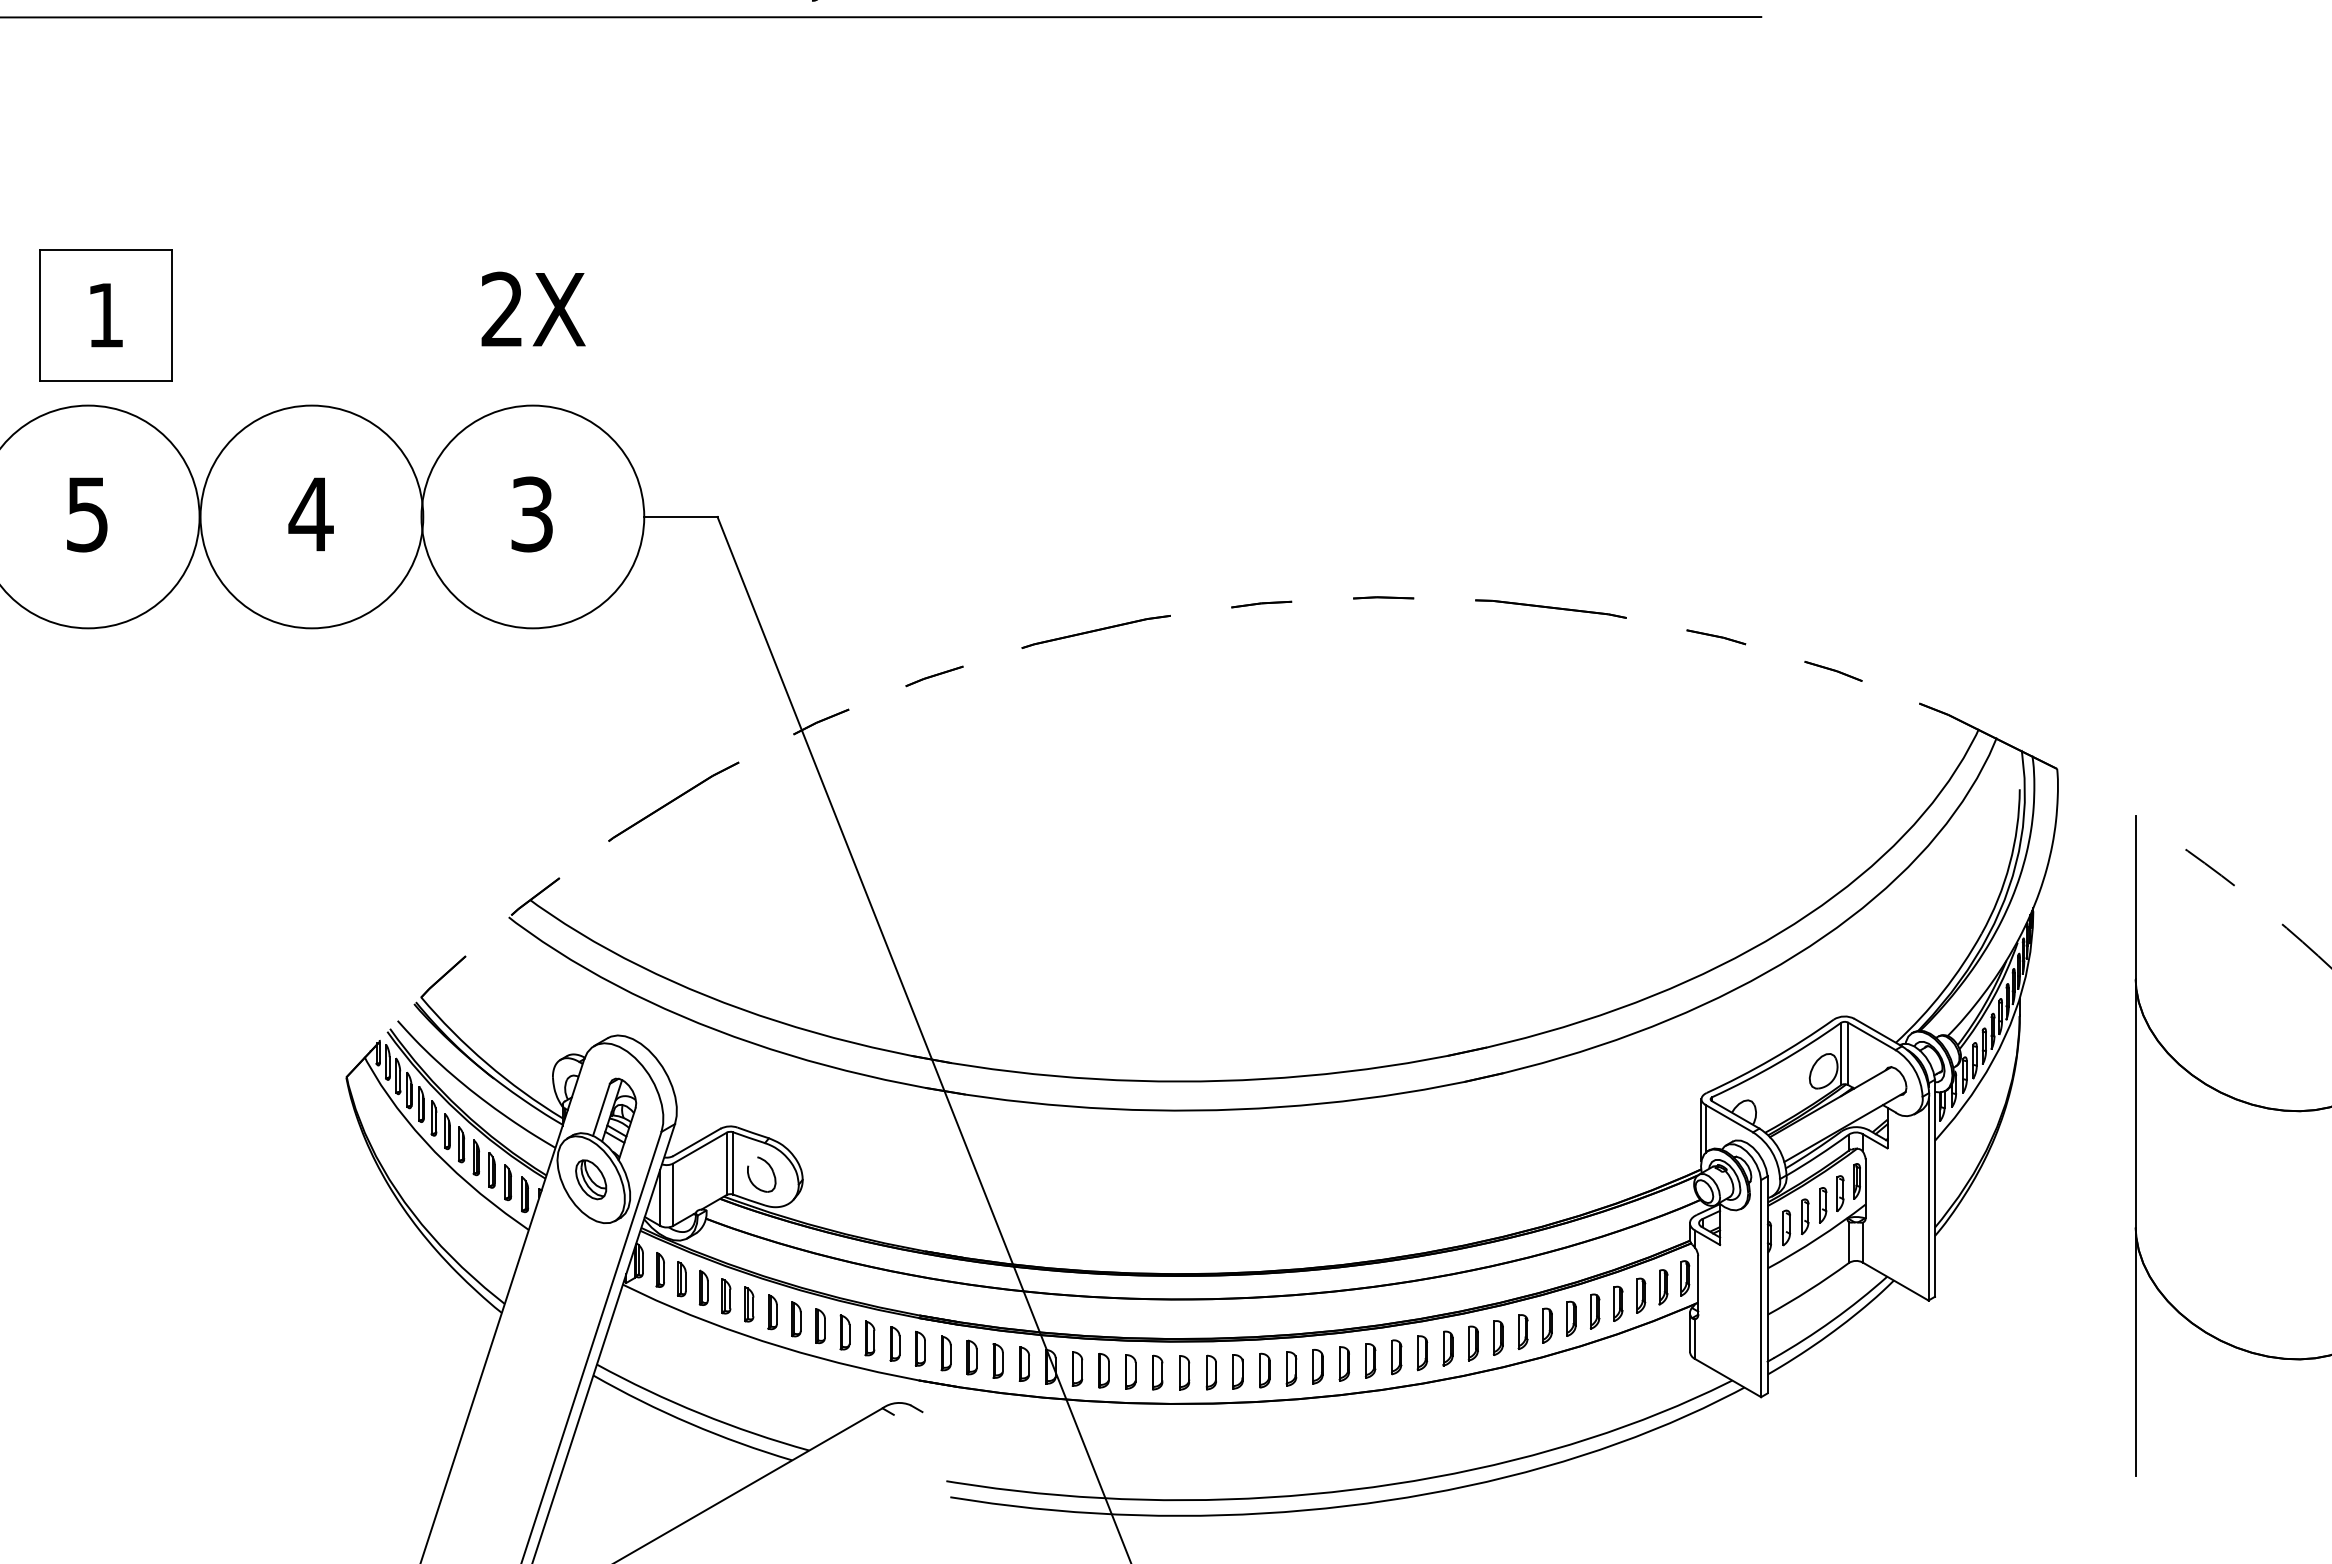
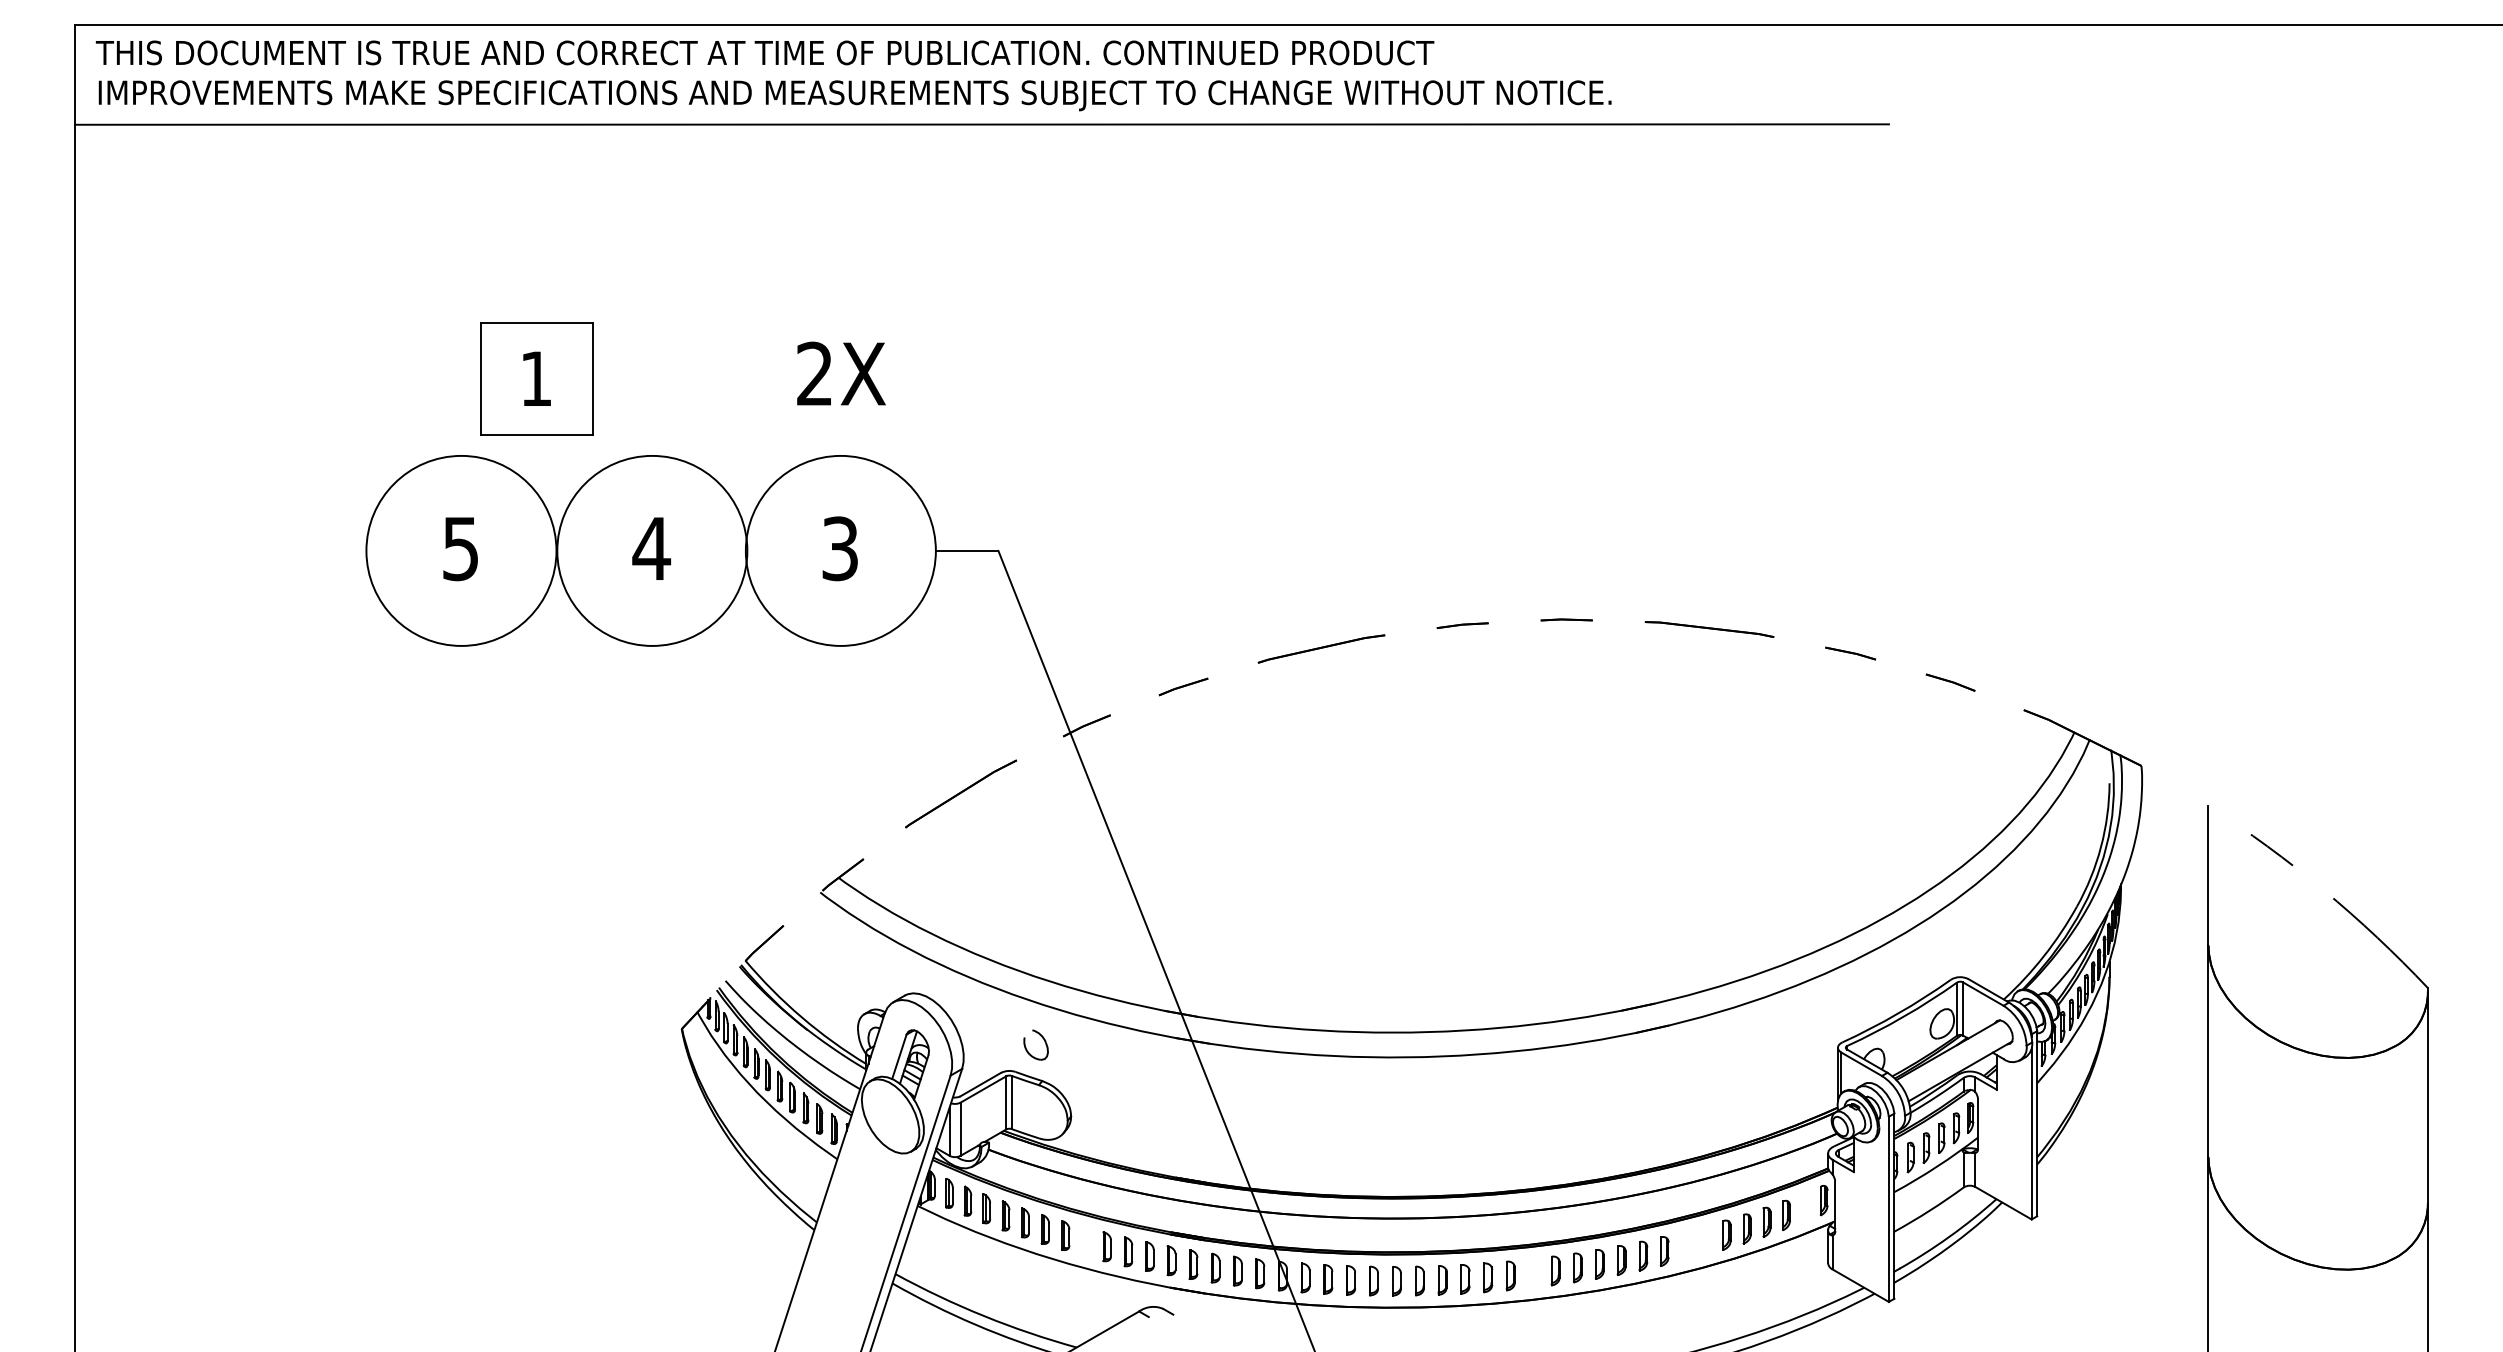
part: (105, 314) -> (536, 378), moved
part: (770, 1169) -> (1043, 1040), moved
part: (591, 1179) -> (890, 1116), removed
part: (1663, 1286) -> (1805, 1207), removed
part: (1547, 1325) -> (1706, 1240), removed
part: (819, 1326) -> (1085, 1241), removed
part: (1522, 1332) -> (1685, 1246), removed
part: (1344, 1363) -> (1533, 1273), removed

